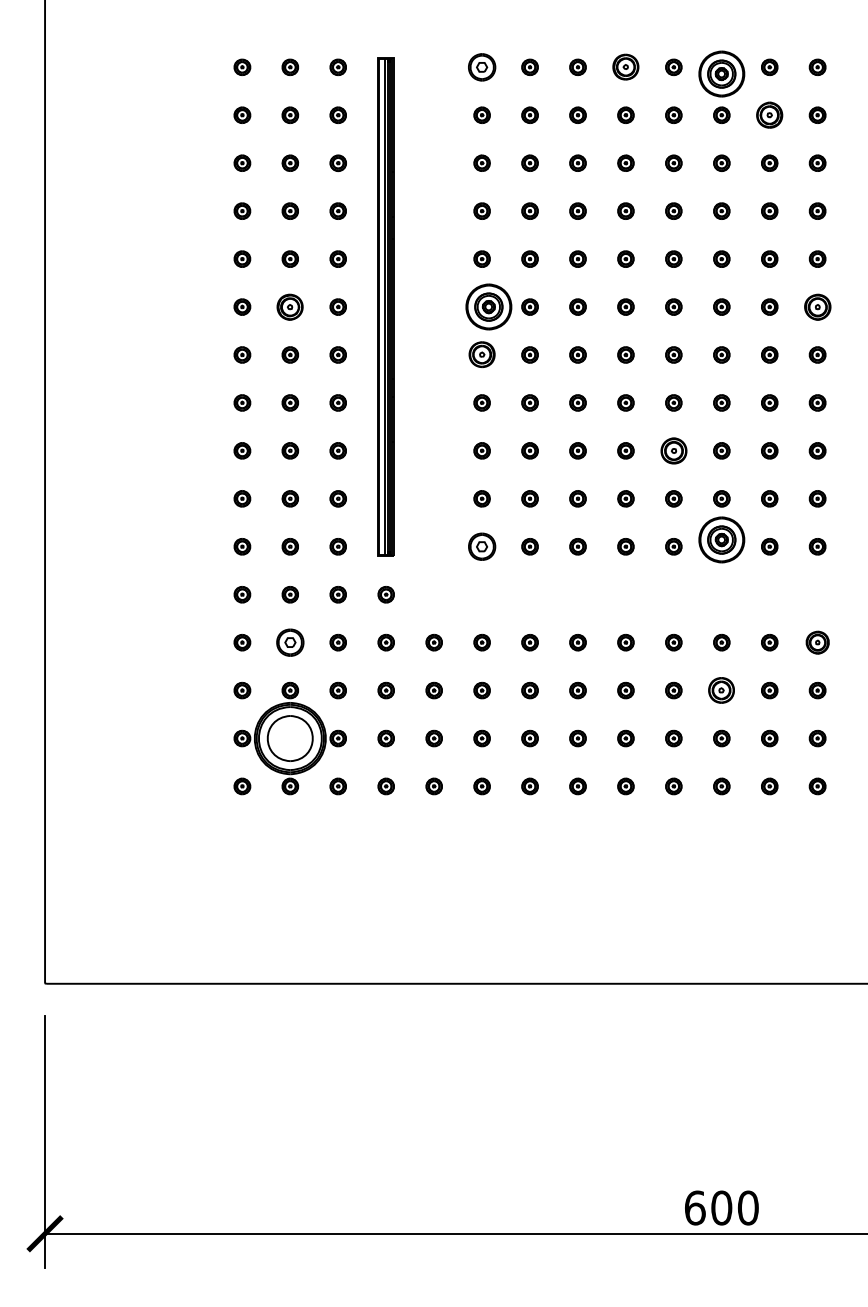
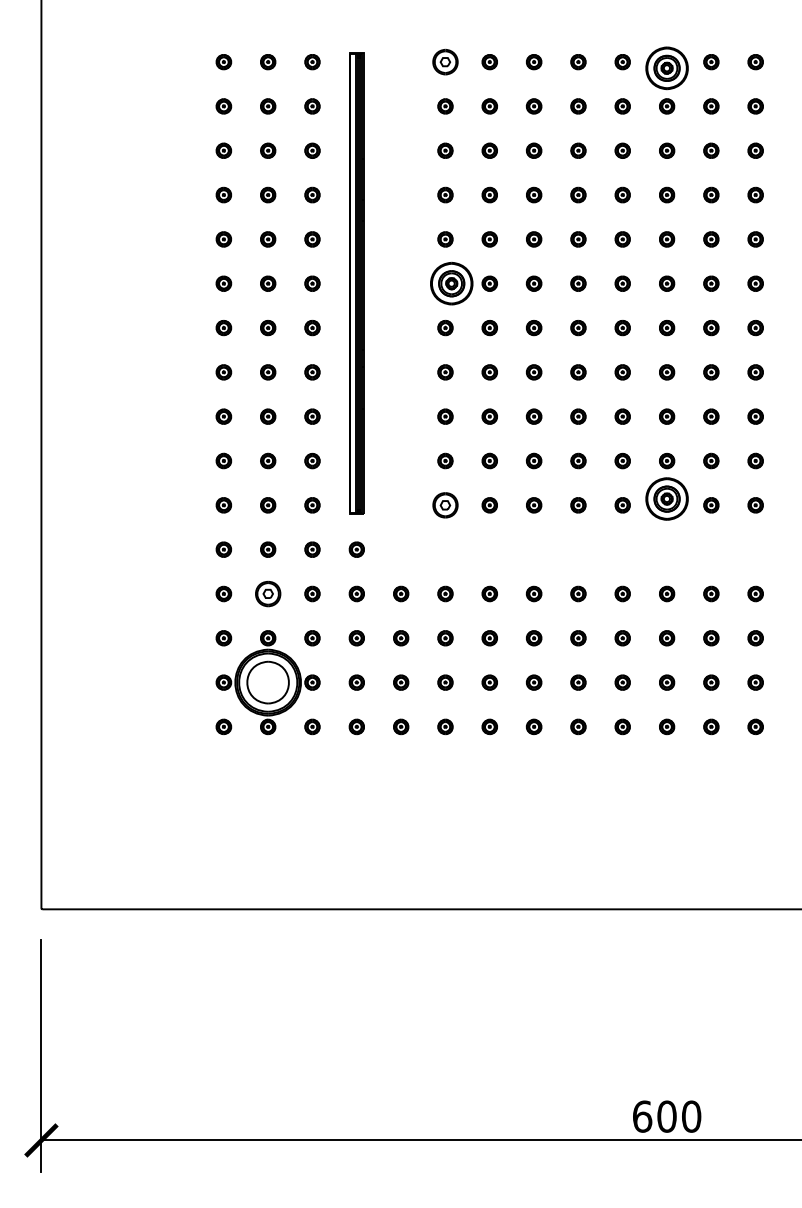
part: (626, 67) -> (578, 62), size x0.62
part: (769, 115) -> (711, 106), size x0.62
part: (290, 306) -> (268, 283), size x0.62
part: (817, 306) -> (755, 283), size x0.62
part: (482, 355) -> (445, 328), size x0.62
part: (673, 450) -> (622, 416), size x0.62
part: (817, 642) -> (755, 593), size x0.71
part: (722, 690) -> (667, 638), size x0.62

